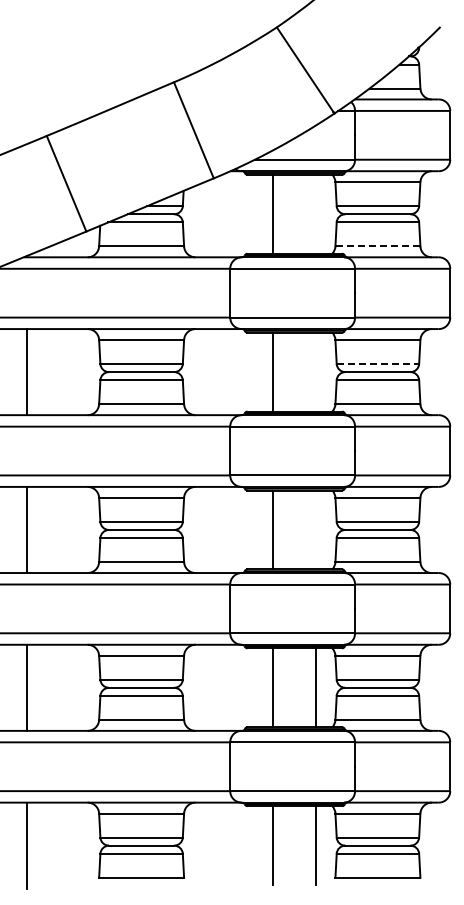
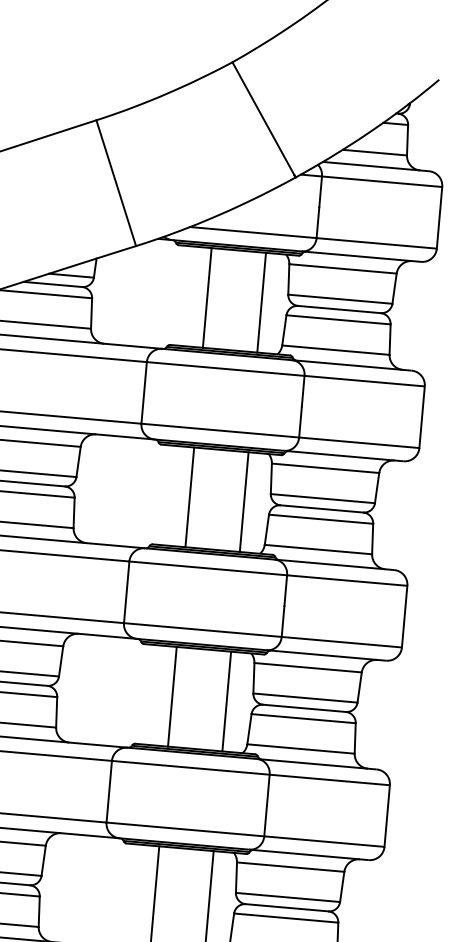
line: (316, 213) -> (261, 301), added
line: (377, 246) -> (335, 350), dashed -> solid
line: (378, 363) -> (323, 498), dashed -> solid
line: (316, 371) -> (244, 501), added
line: (316, 529) -> (227, 700), added

